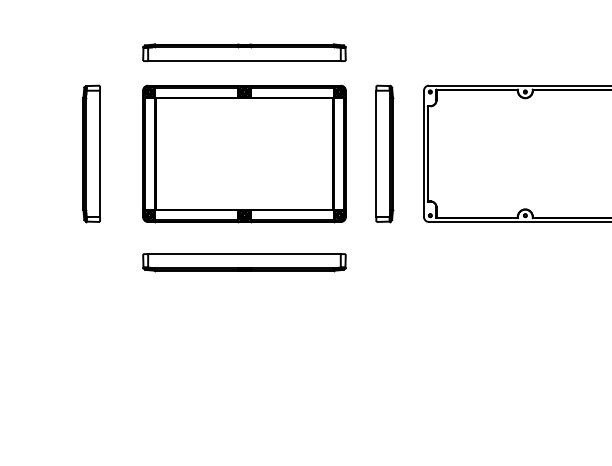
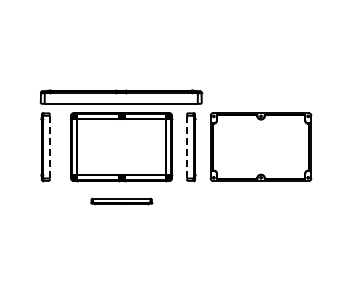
part: (244, 51) -> (121, 96), size x1.6
line: (99, 152) -> (49, 146), solid -> dashed
line: (377, 152) -> (187, 146), solid -> dashed
part: (244, 263) -> (121, 201), size x0.6

